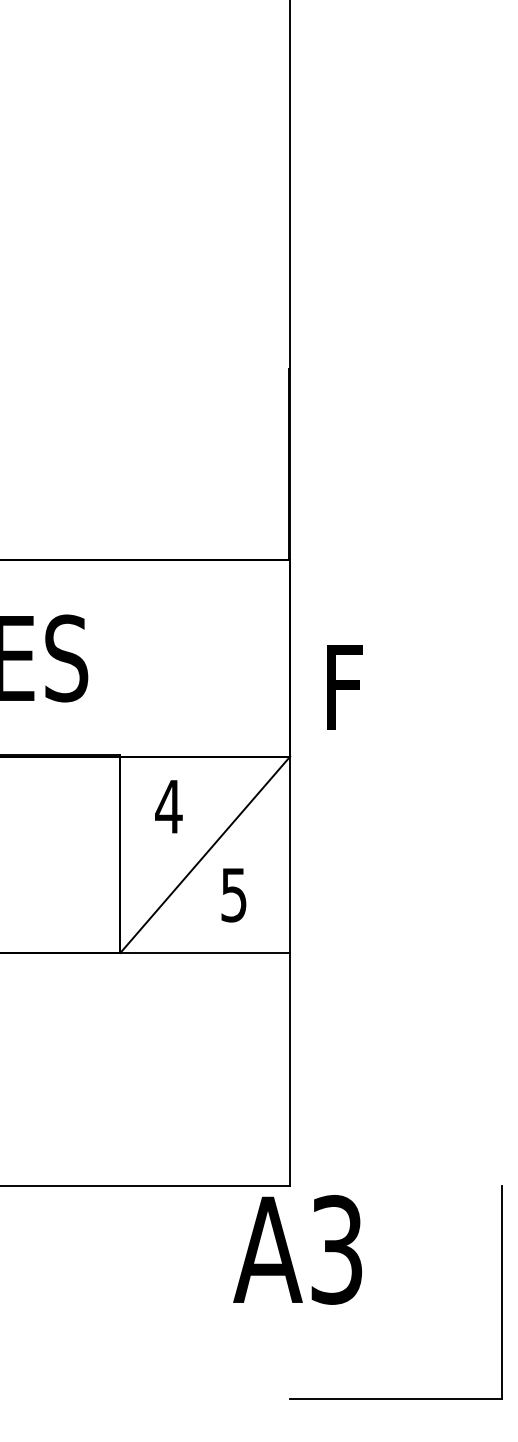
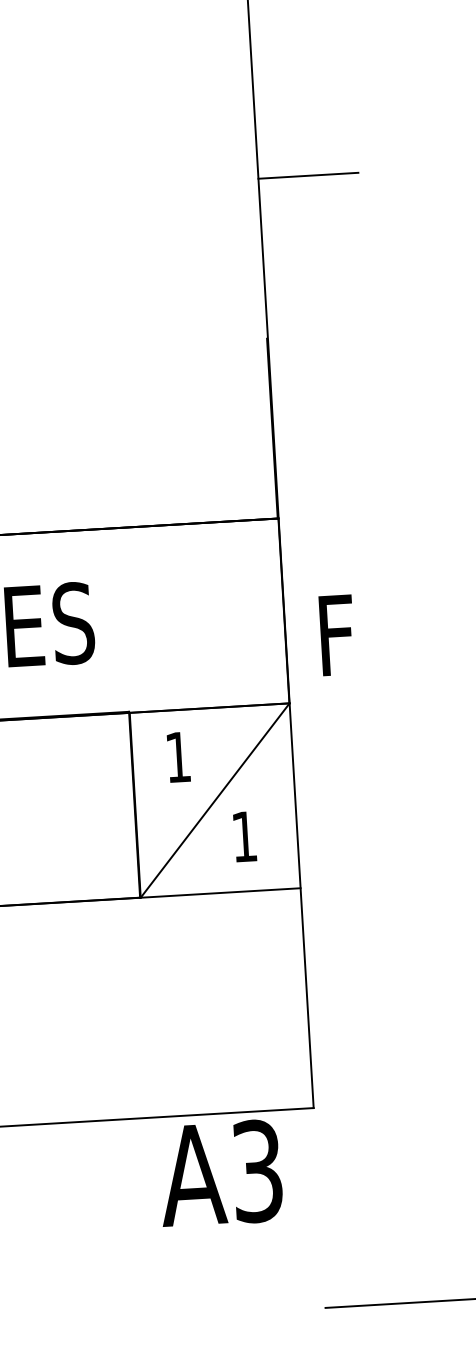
line: (343, 199) -> (308, 175), added
text: (168, 806) -> (177, 757), 4 -> 1
text: (233, 895) -> (244, 837), 5 -> 1
text: (297, 1249) -> (220, 1173), moved

